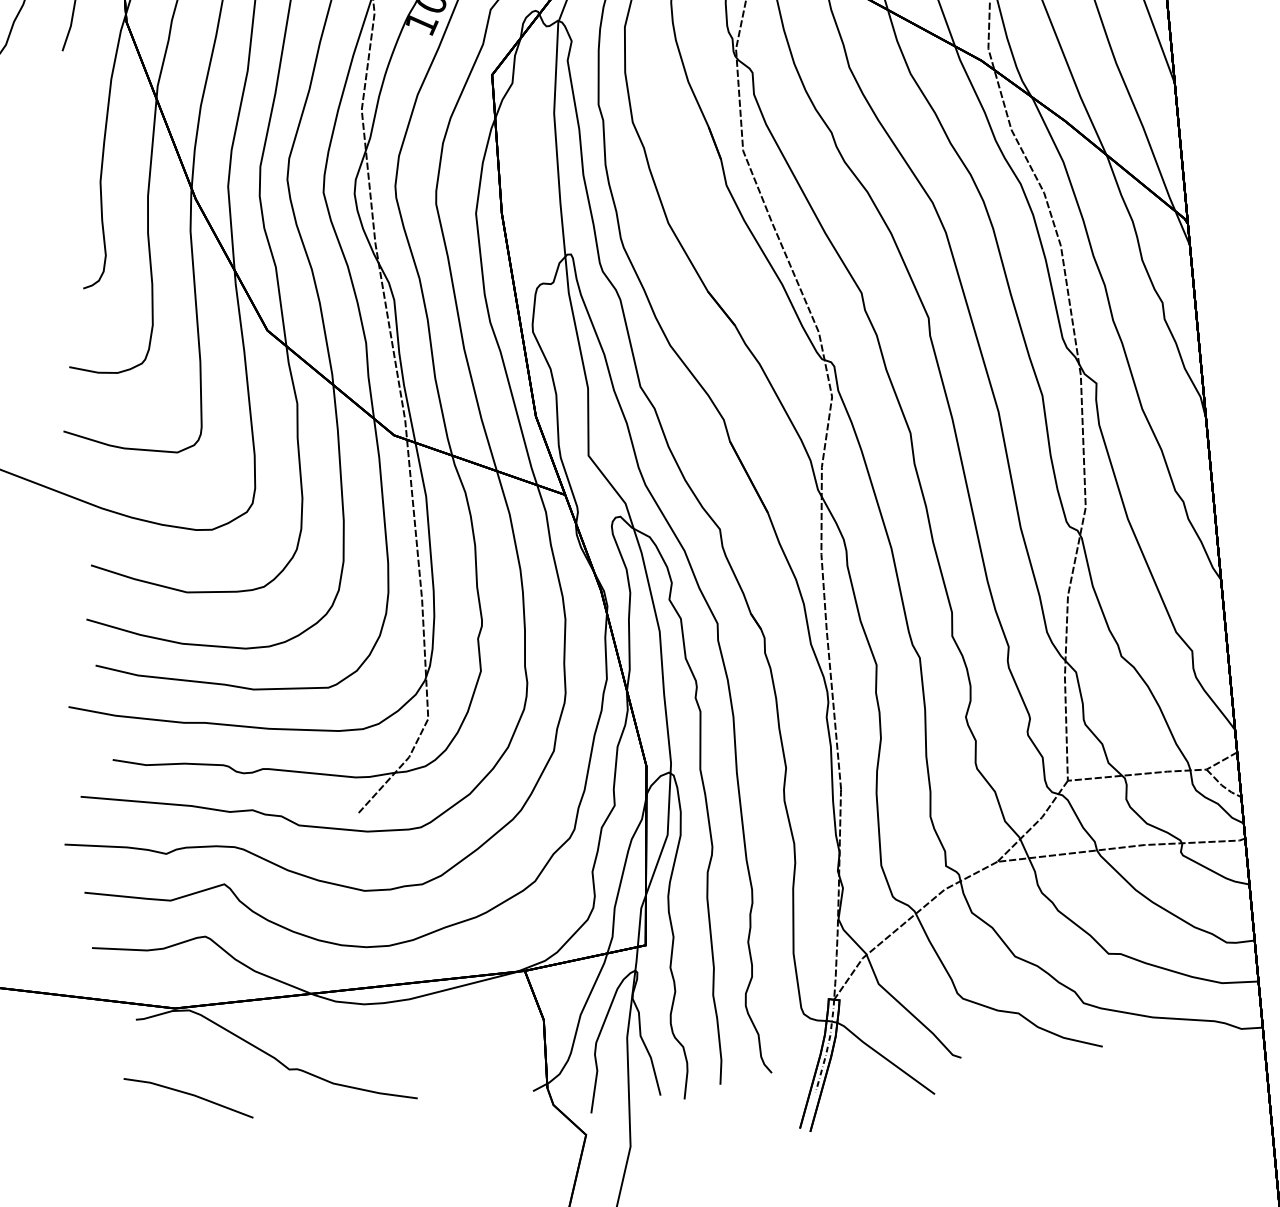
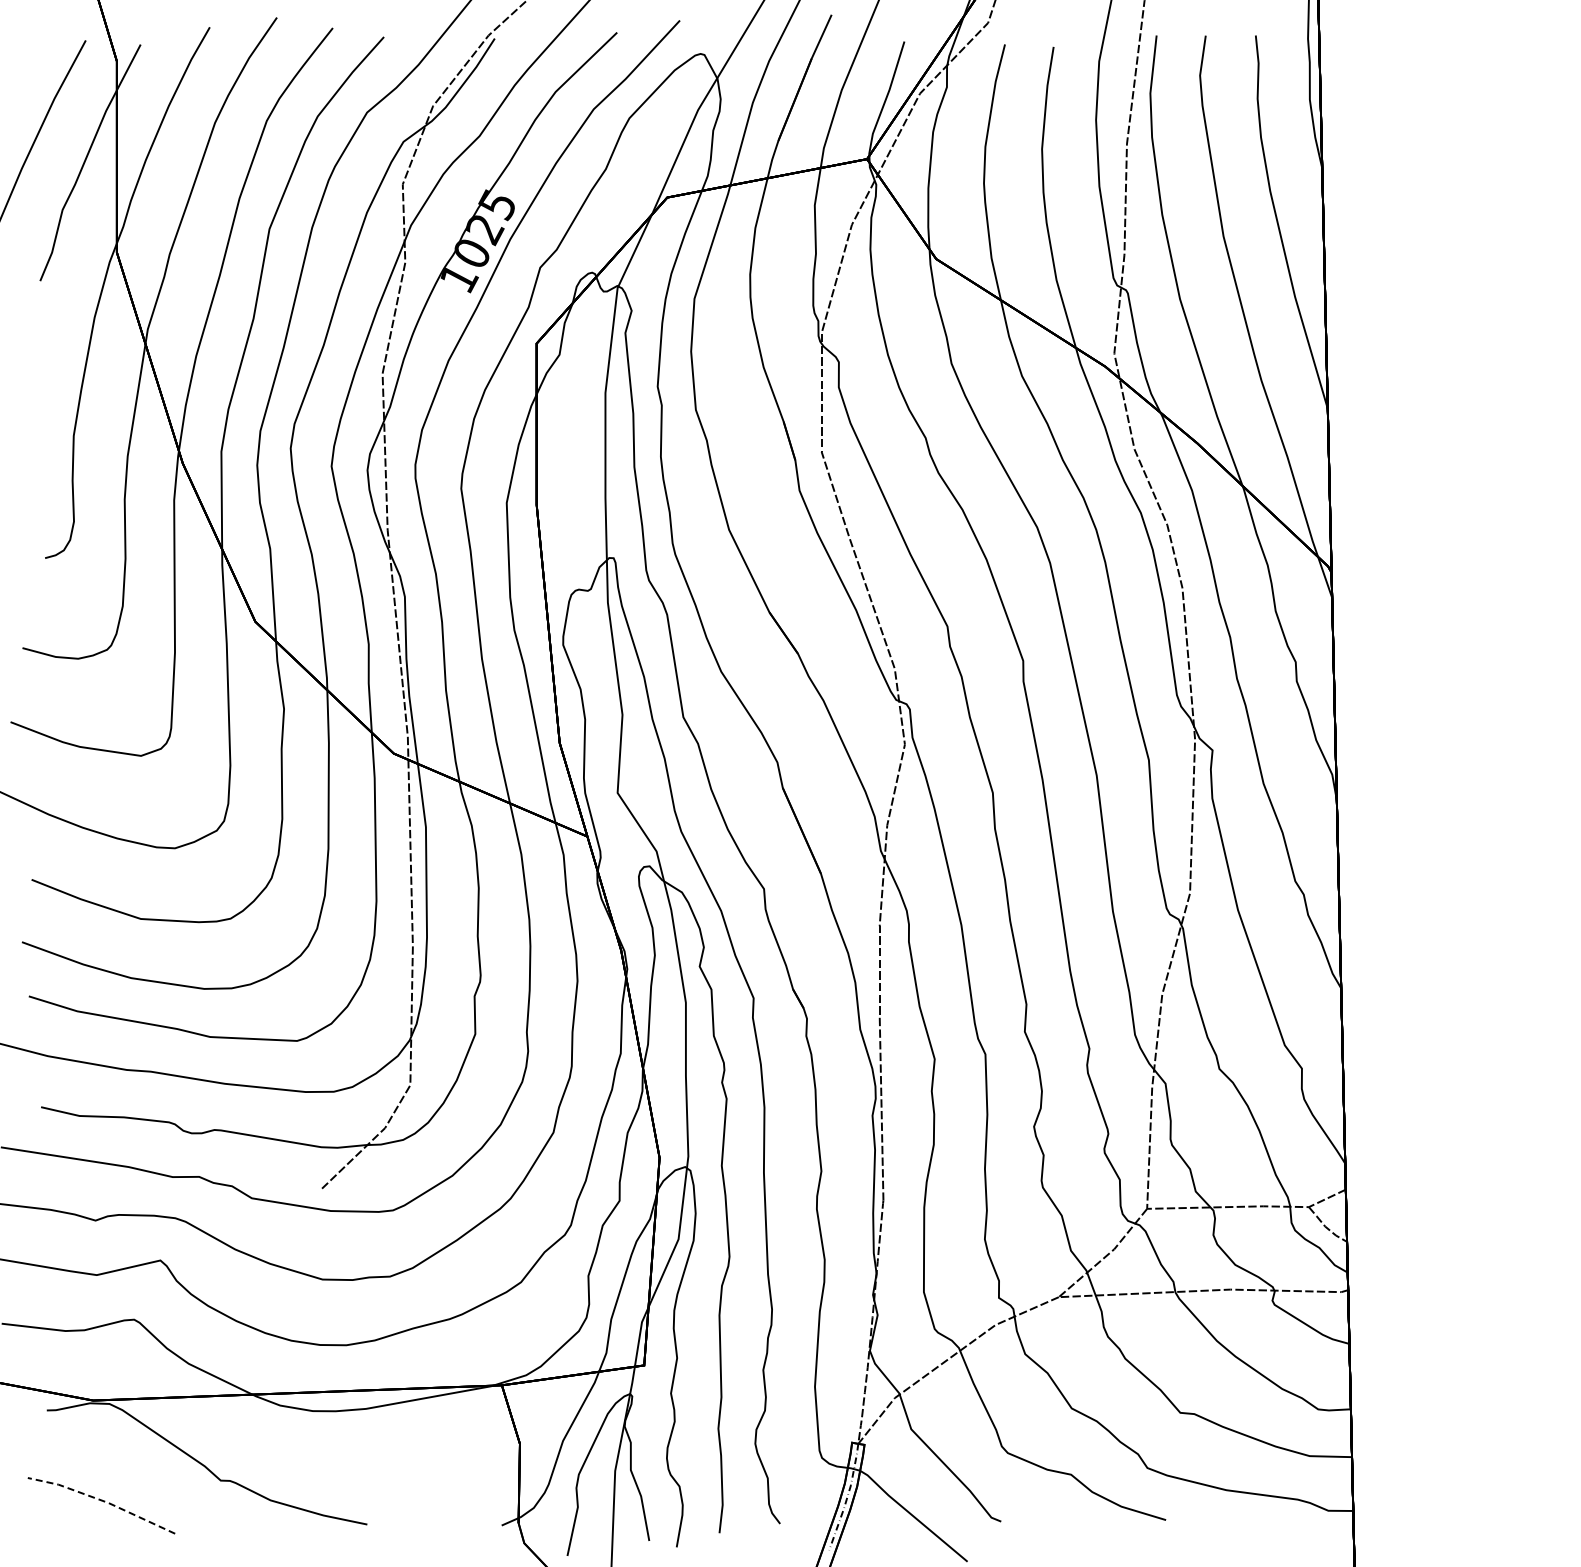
line: (189, 1093) -> (103, 1500), solid -> dashed

